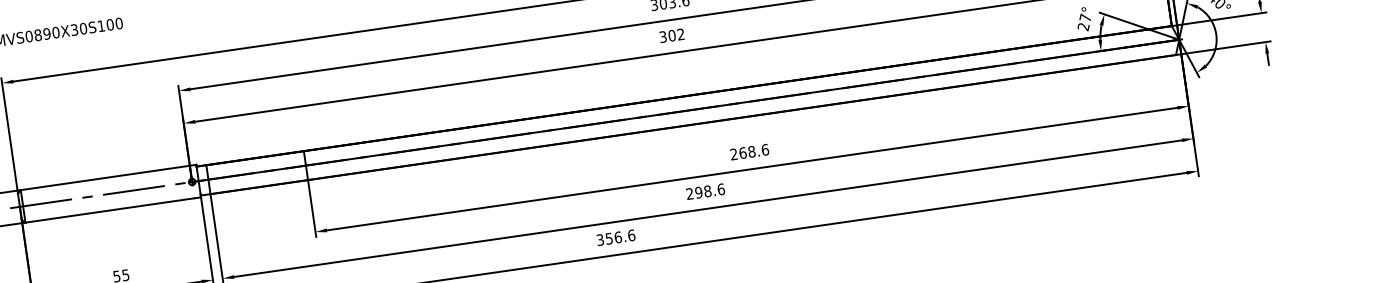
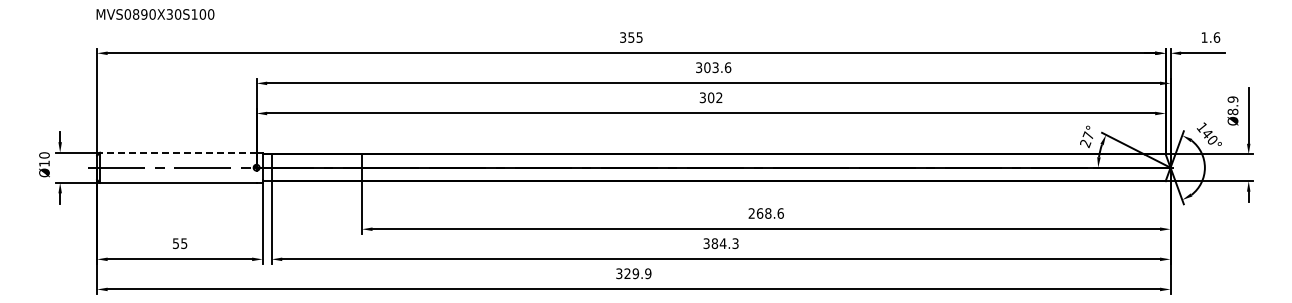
line: (104, 177) -> (177, 152), solid -> dashed
text: (704, 191) -> (720, 243), 298.6 -> 384.3
text: (619, 236) -> (637, 273), 356.6 -> 329.9

